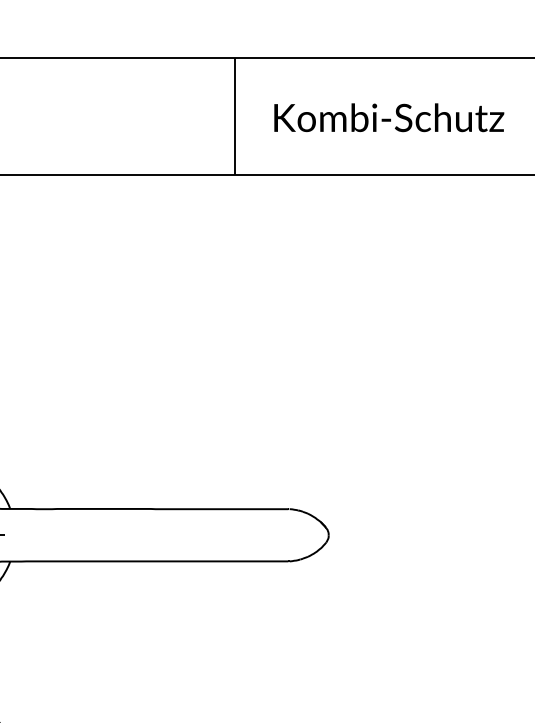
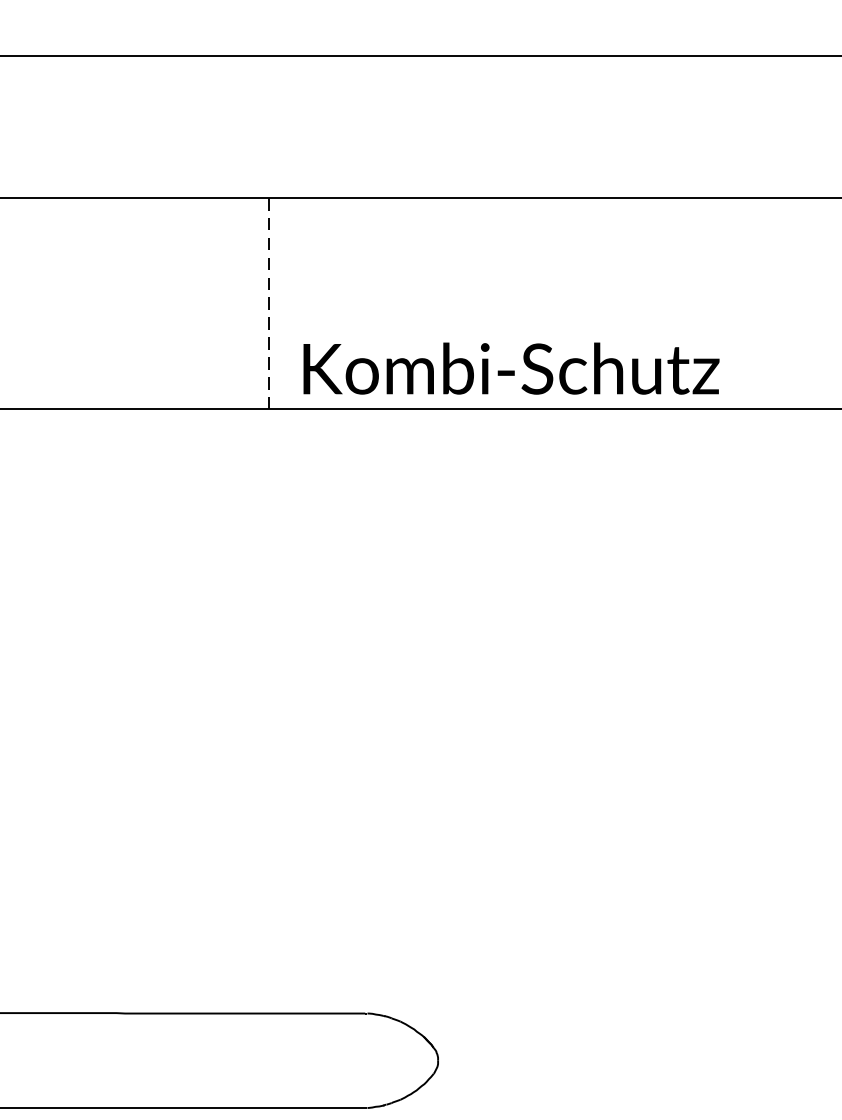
line: (235, 117) -> (269, 304), solid -> dashed
text: (389, 117) -> (511, 368), moved

